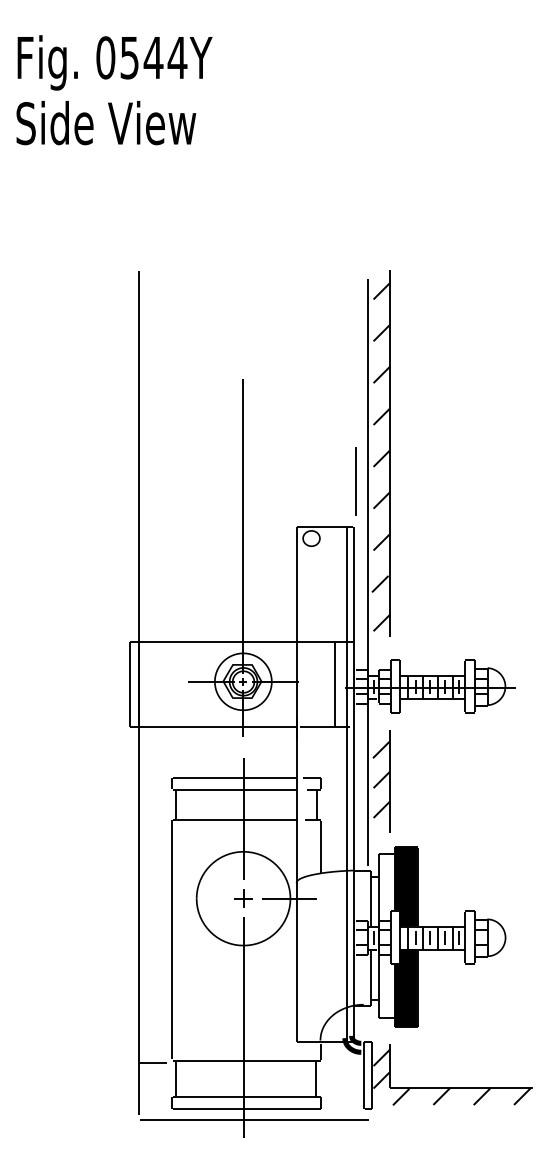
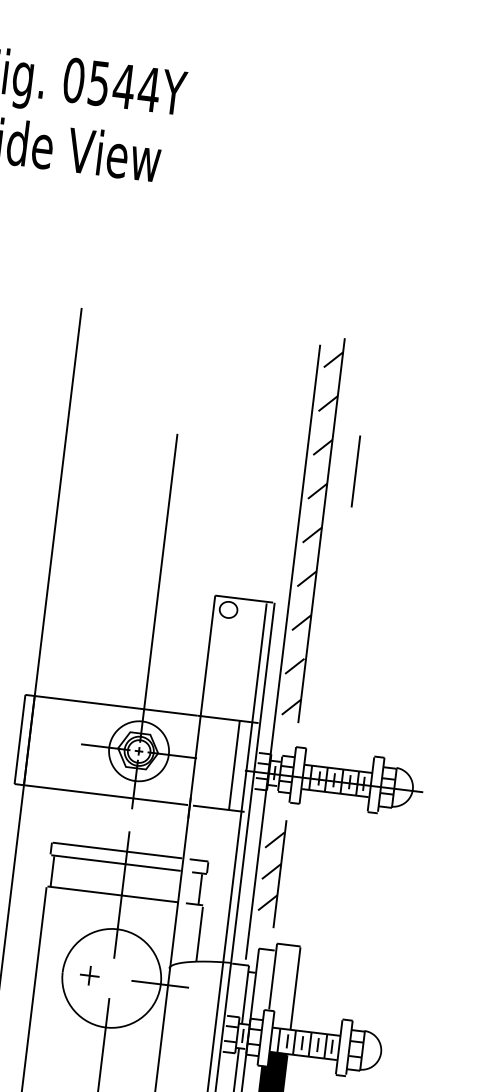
line: (355, 481) -> (355, 471), moved
fill: (405, 886) -> (282, 986), removed
part: (243, 898) -> (89, 975), moved

